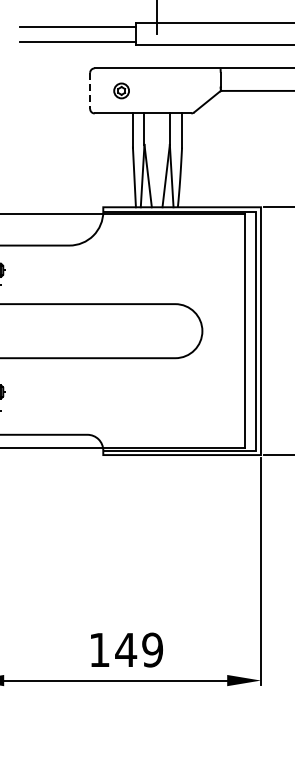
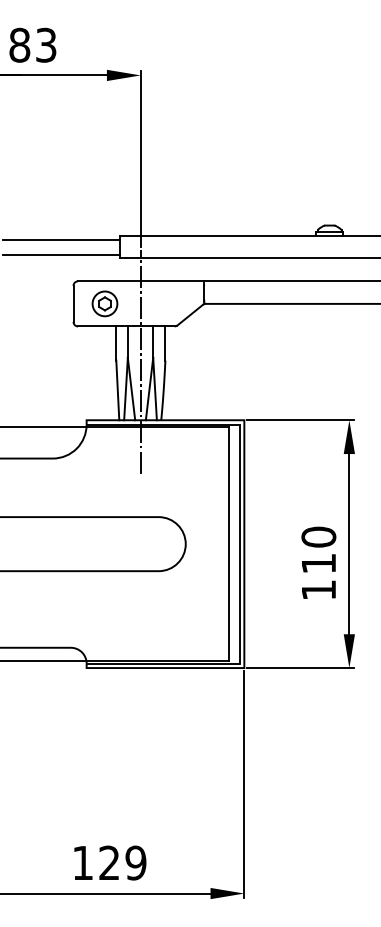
part: (121, 90) -> (104, 303), size x1.67
line: (90, 91) -> (73, 304), dashed -> solid
line: (157, 148) -> (140, 361), added
text: (126, 649) -> (109, 862), 149 -> 129

